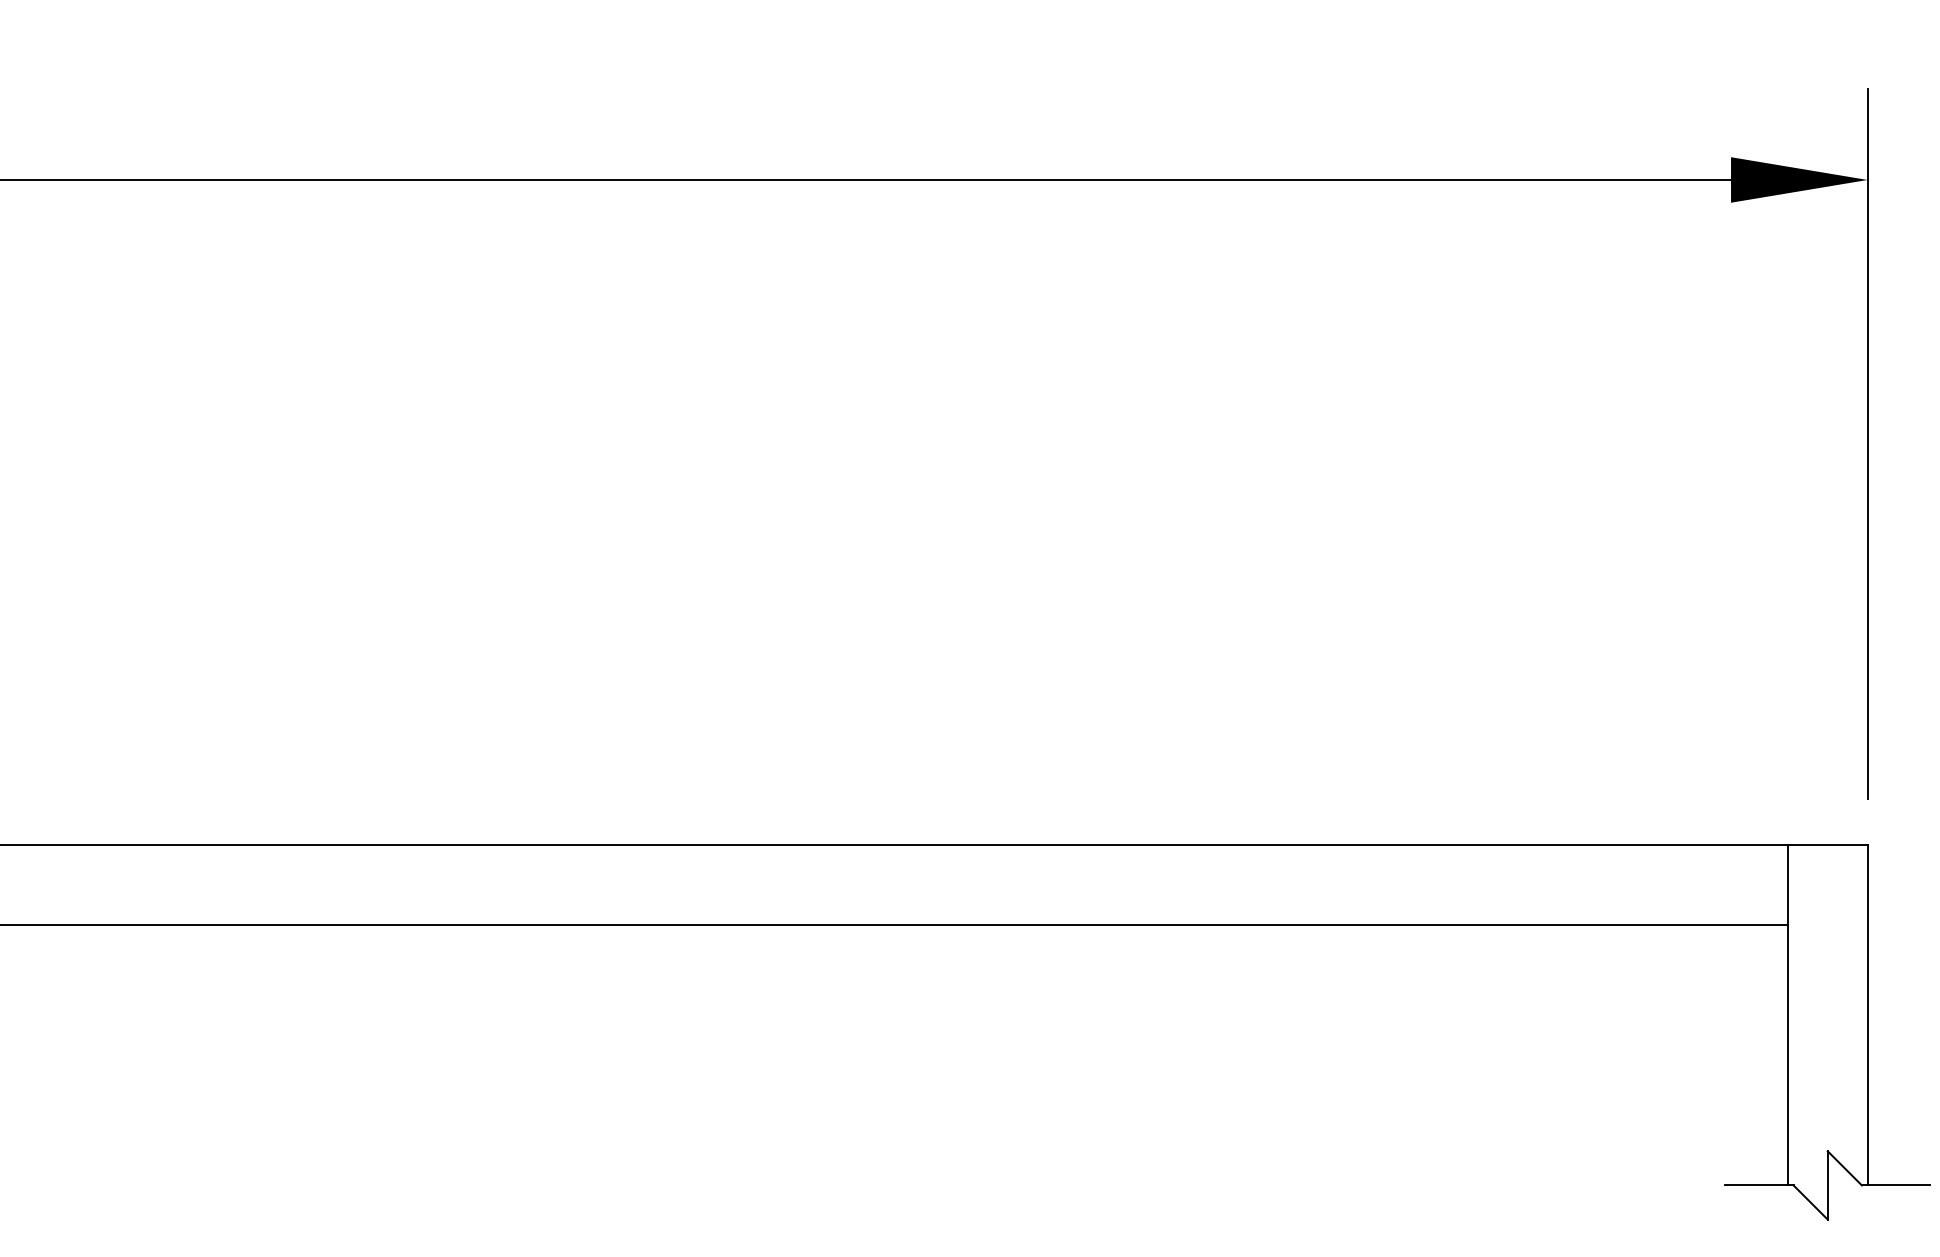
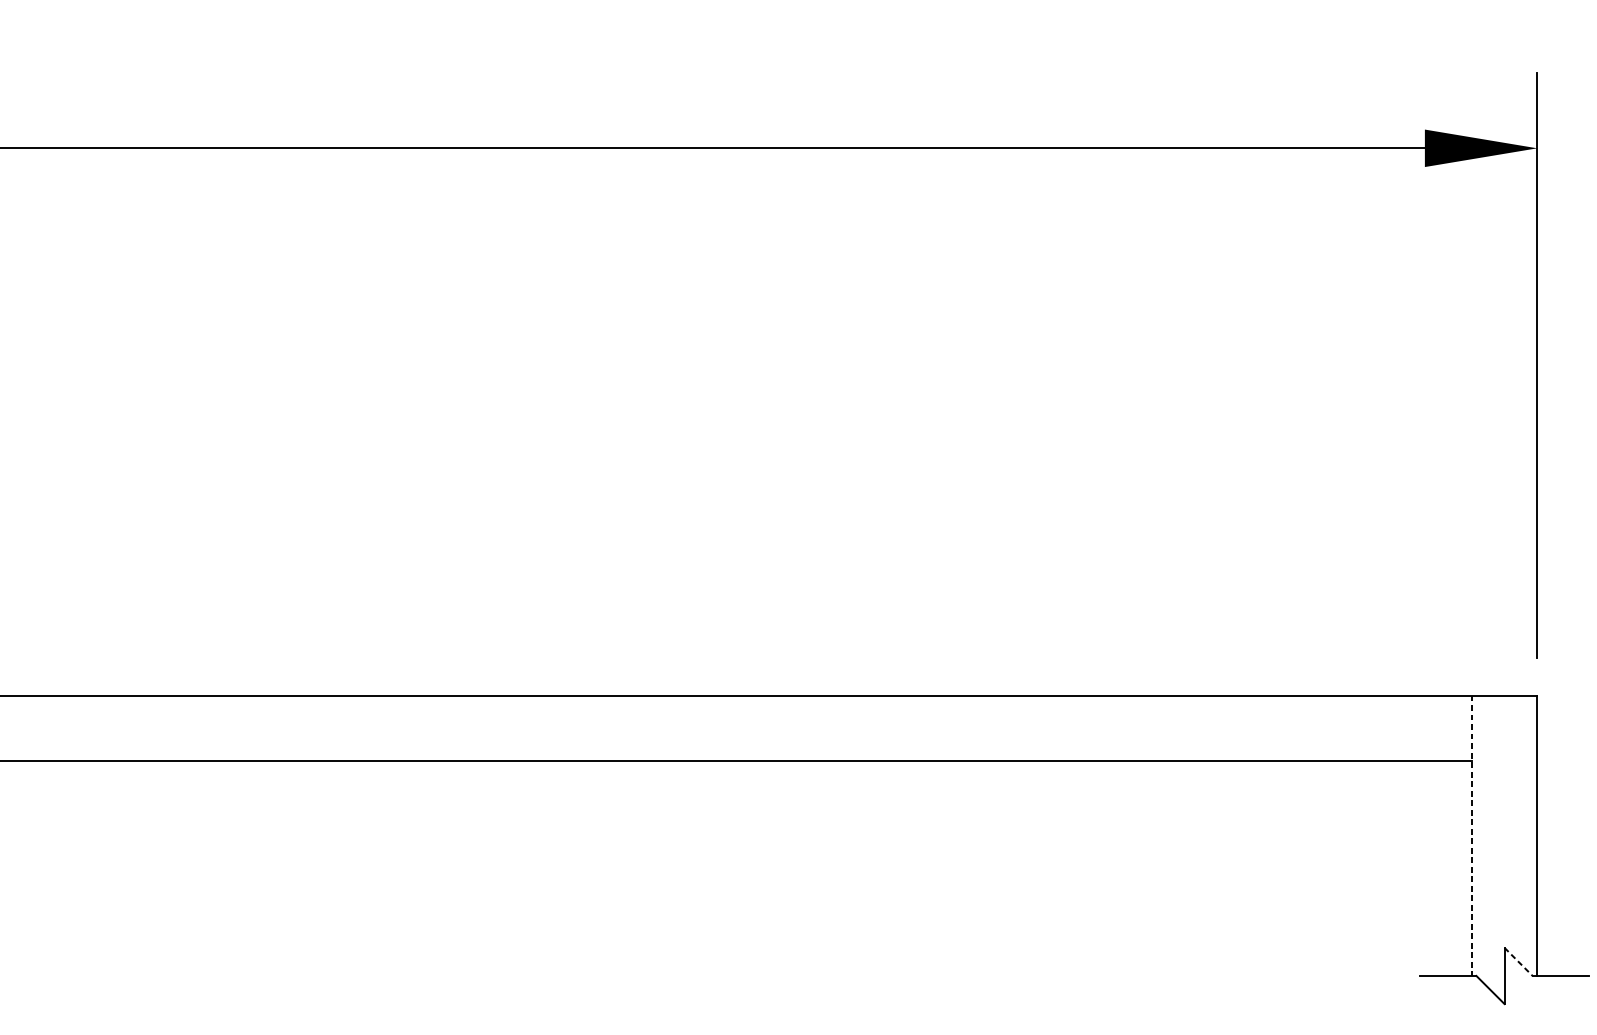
line: (1787, 1015) -> (1471, 836), solid -> dashed
line: (1845, 1168) -> (1519, 961), solid -> dashed

